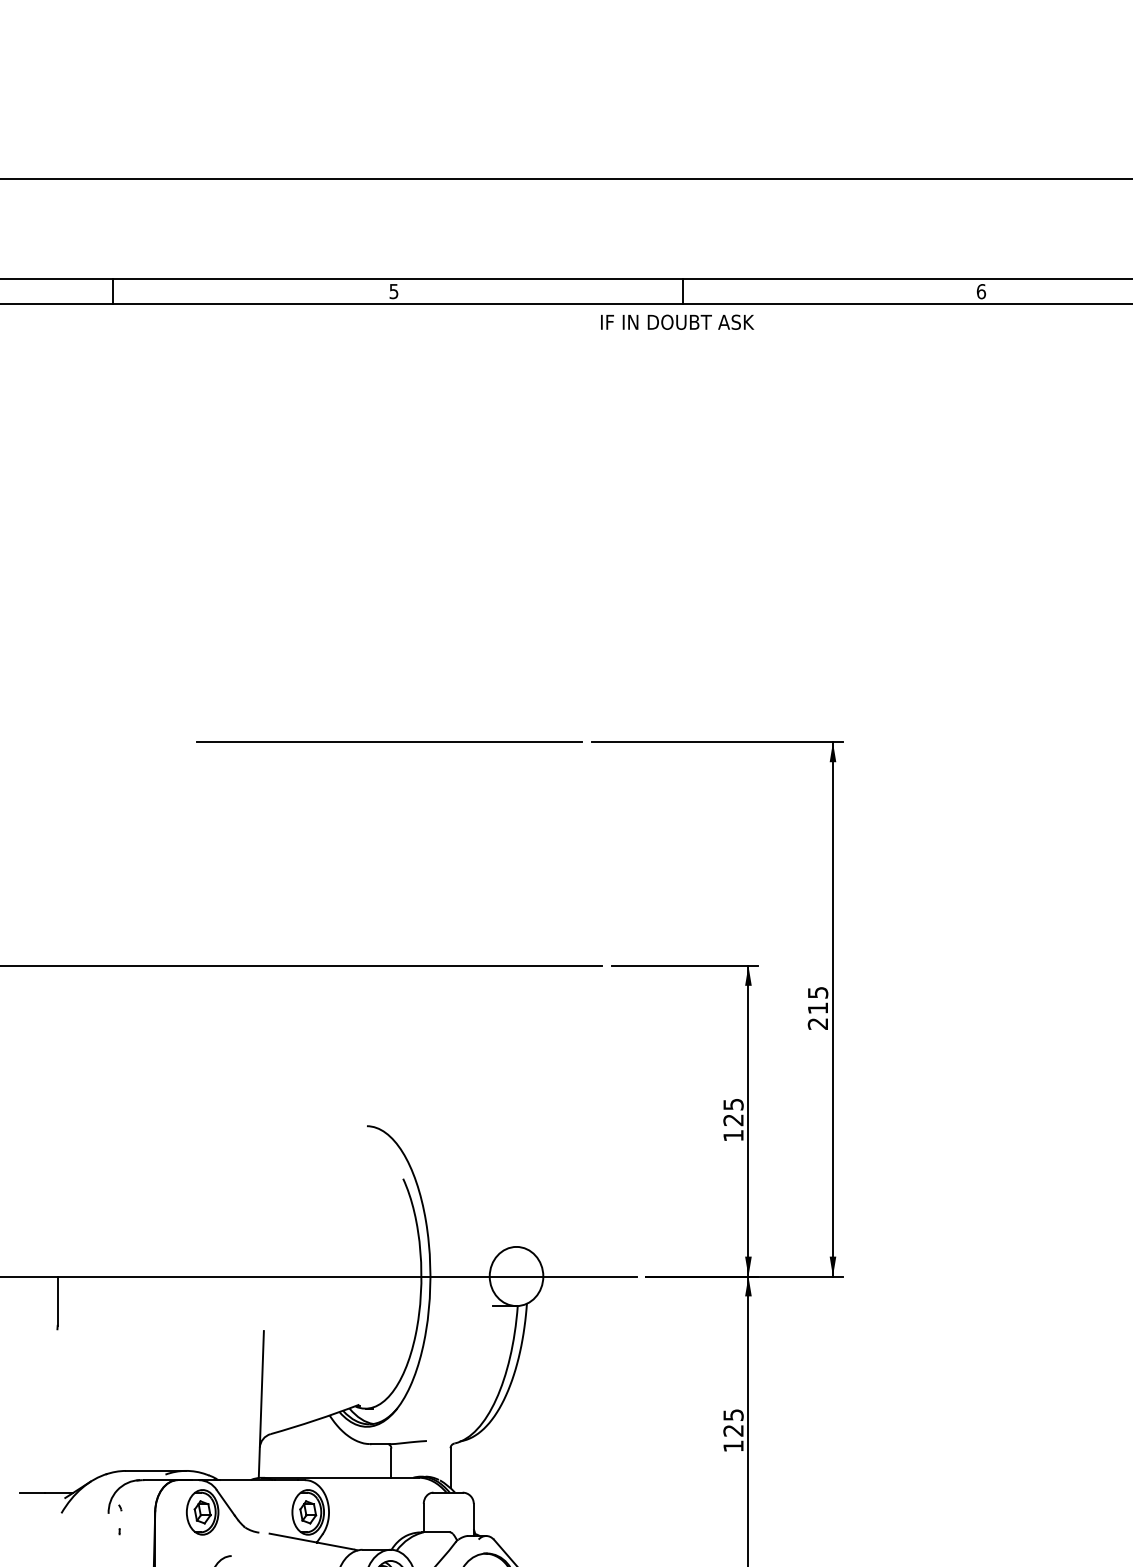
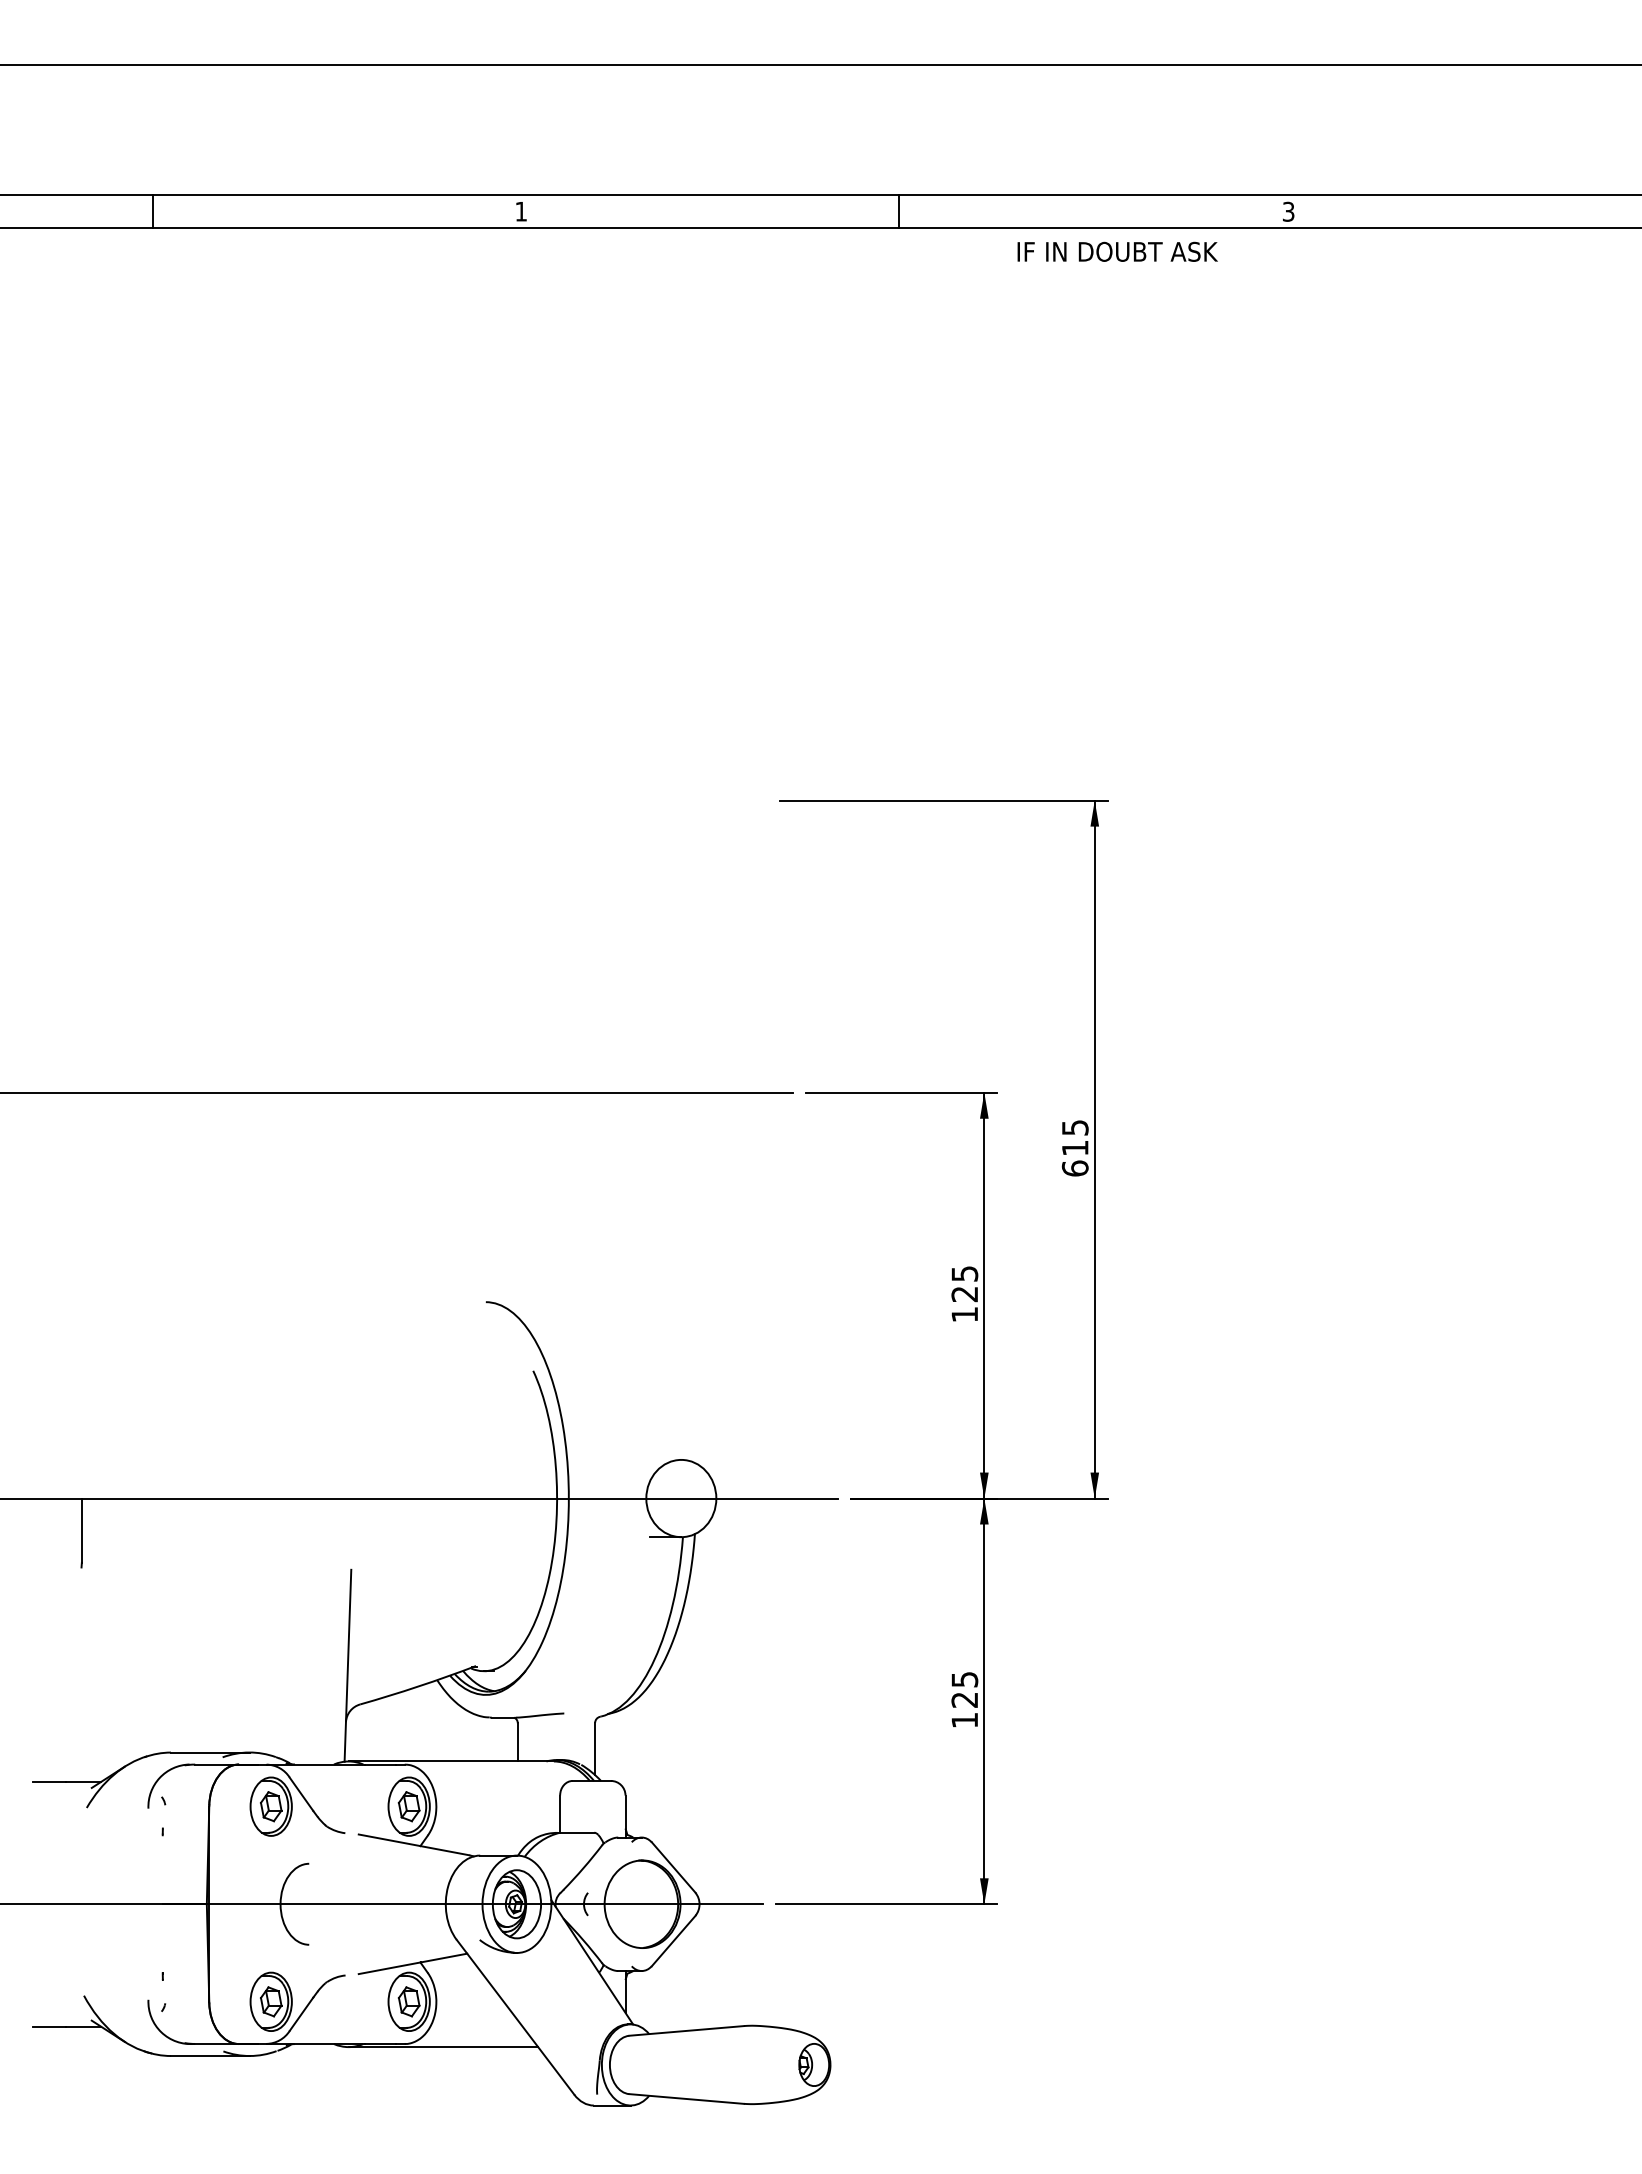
text: (393, 291) -> (520, 211), 5 -> 1
text: (981, 291) -> (1288, 211), 6 -> 3
text: (677, 322) -> (1117, 251), moved
line: (389, 742) -> (515, 800), removed
text: (817, 1023) -> (1074, 1168), 215 -> 615

